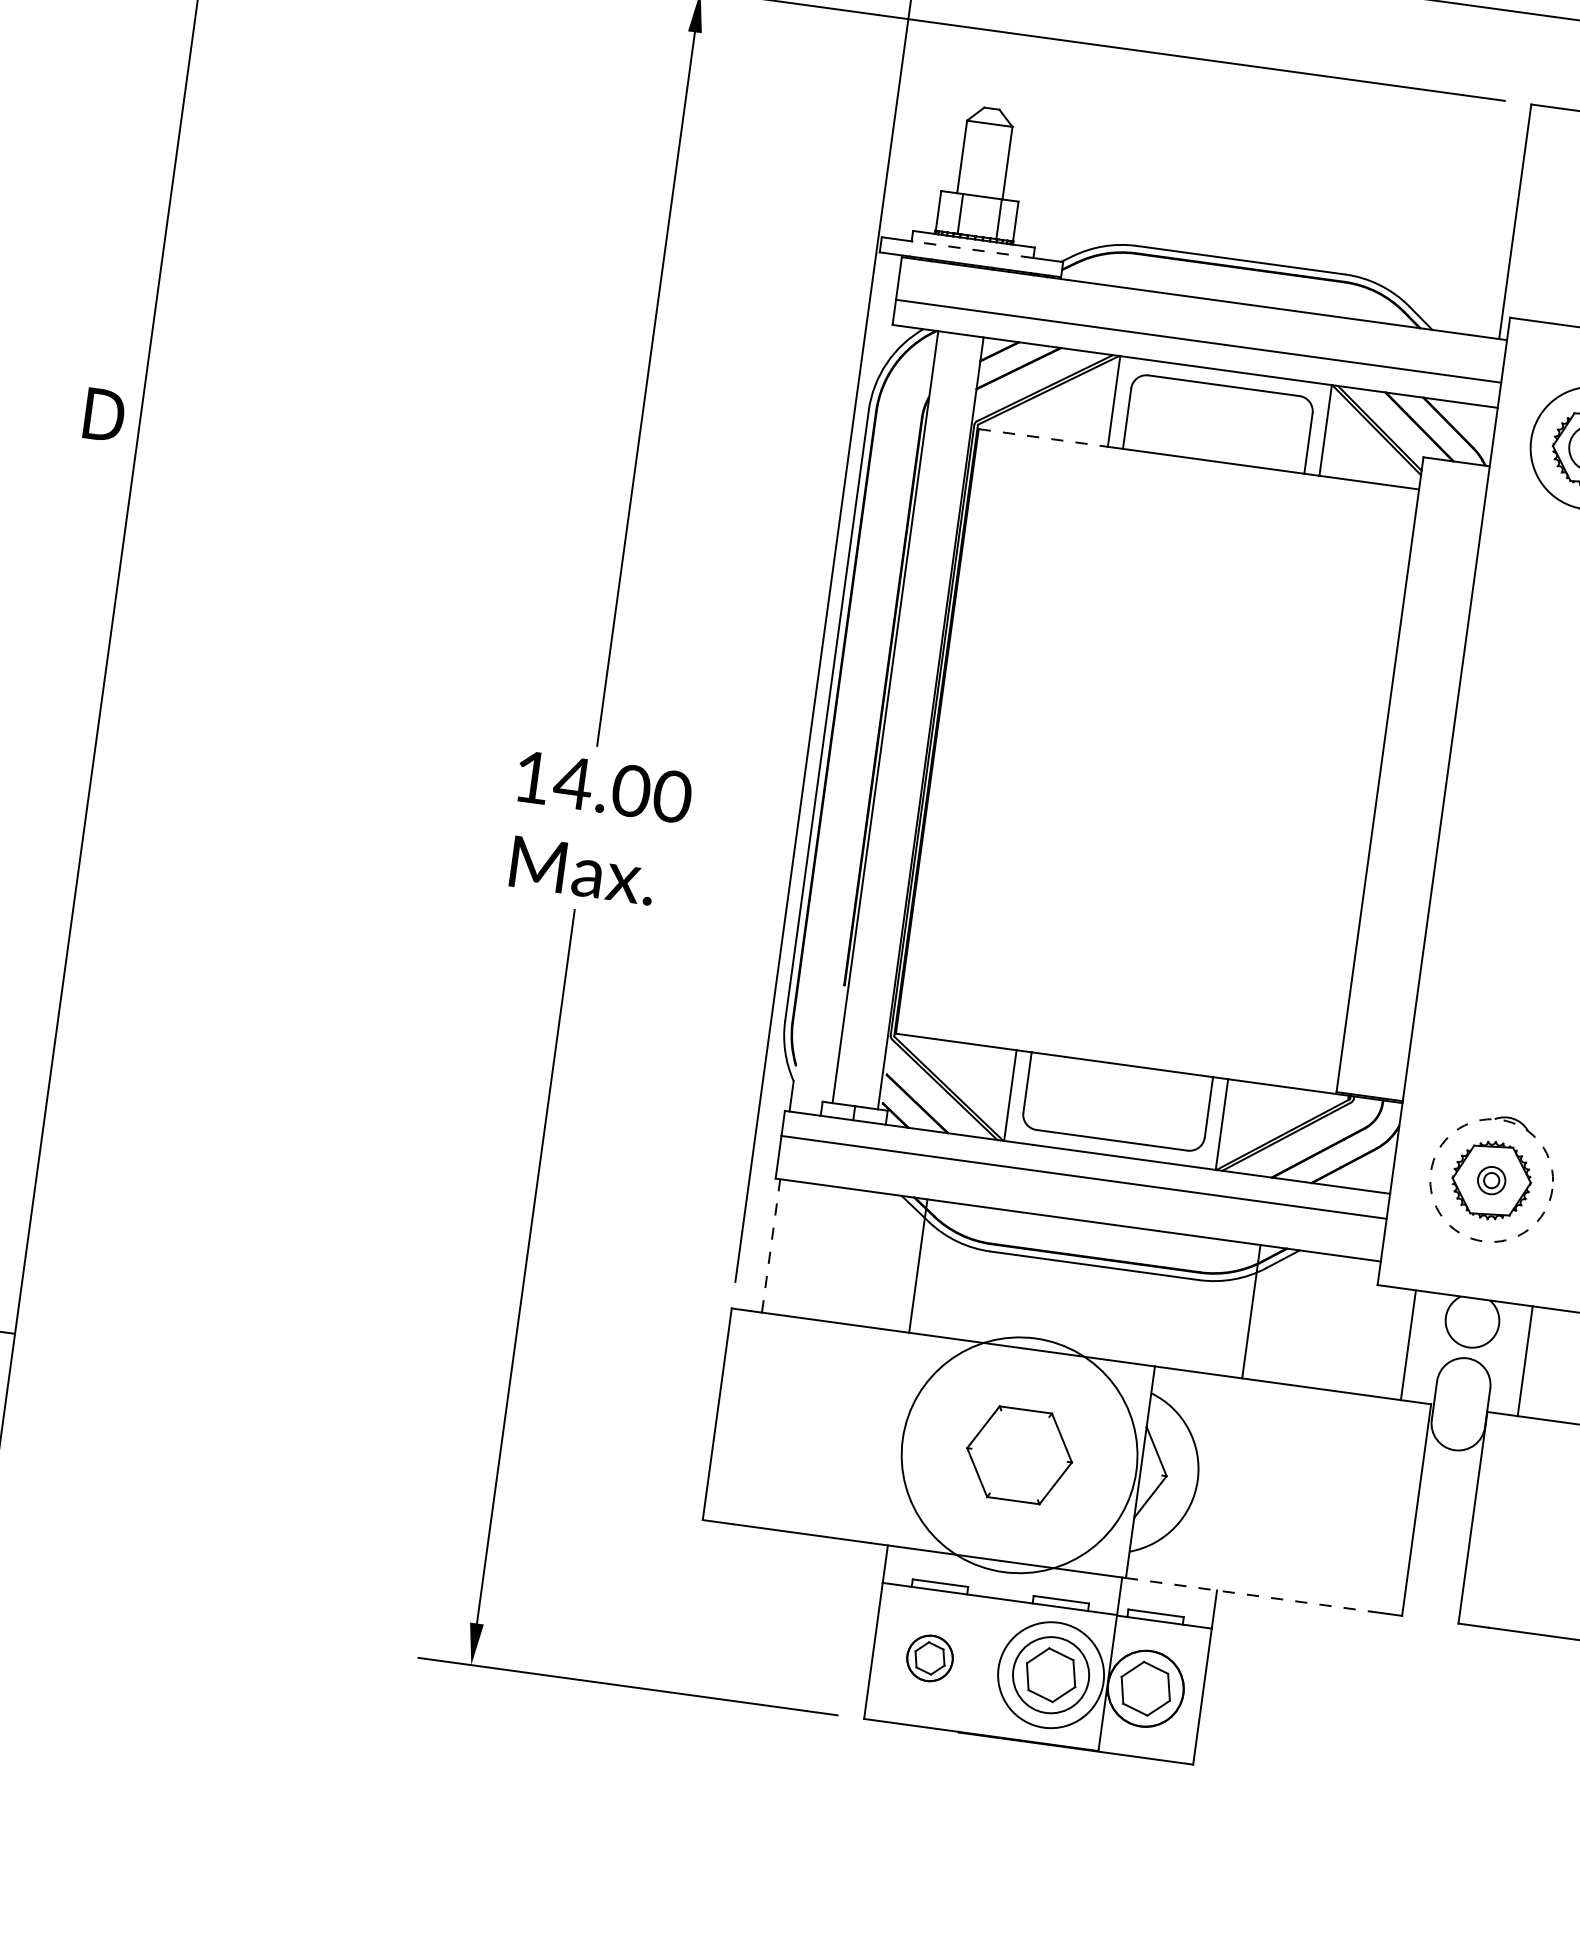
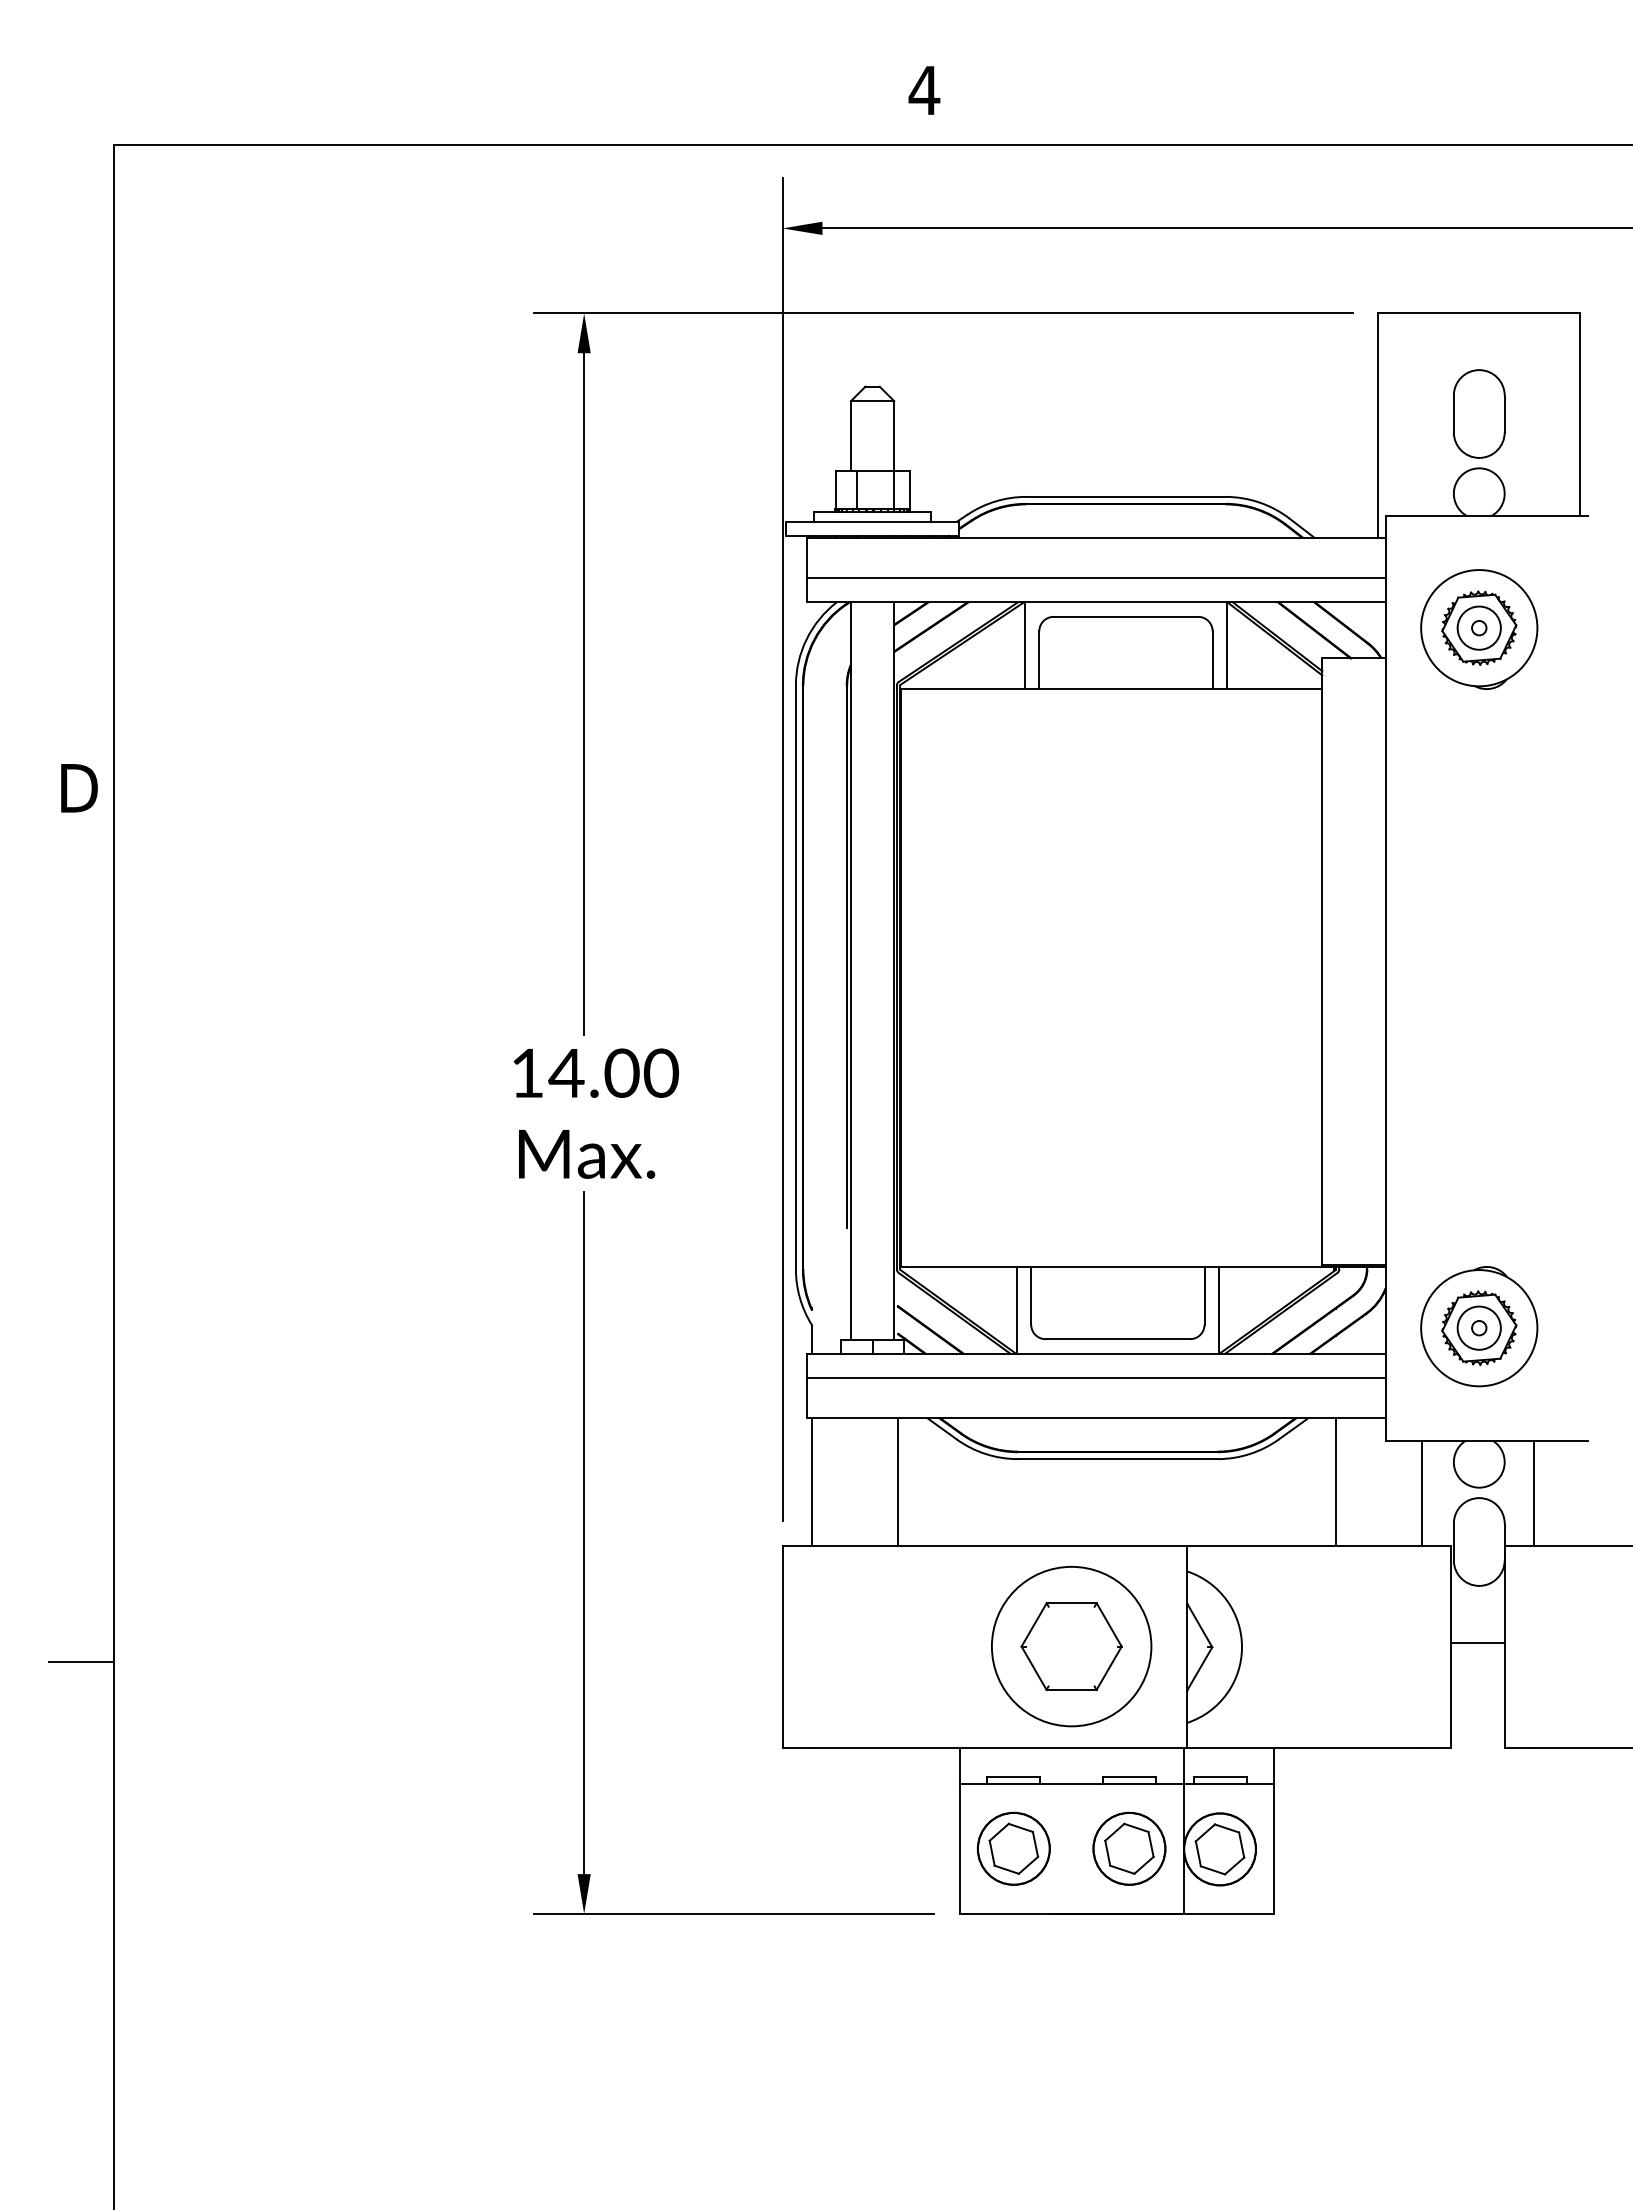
line: (972, 249) -> (872, 521), dashed -> solid
line: (1043, 438) -> (963, 689), dashed -> solid
circle: (1490, 1179) -> (1478, 1327), size x1.67
circle: (1491, 1180) -> (1479, 1328), dashed -> solid
line: (770, 1246) -> (811, 1482), dashed -> solid
line: (918, 1265) -> (898, 1481), moved
line: (1251, 1311) -> (1335, 1481), moved
circle: (1019, 1455) -> (1071, 1646), size x0.71
line: (1445, 1509) -> (1478, 1642), added
line: (1248, 1595) -> (1304, 1748), dashed -> solid
part: (929, 1658) -> (1013, 1848), size x1.67
circle: (1051, 1674) -> (1129, 1848), size x0.71

